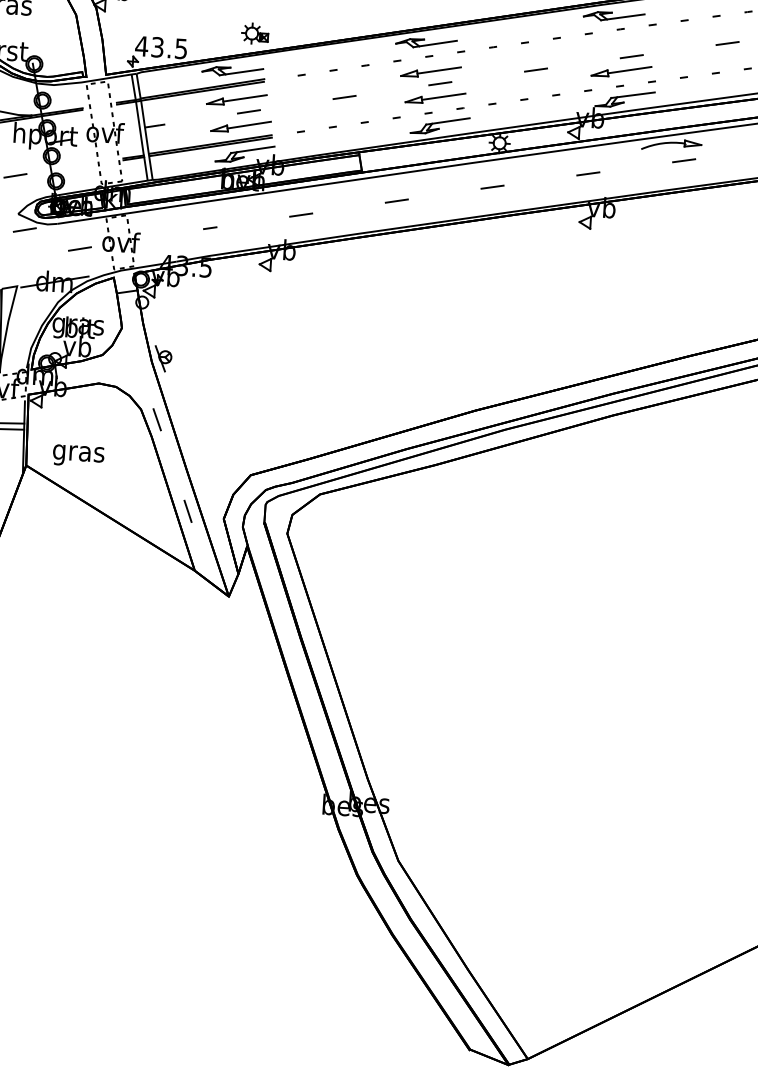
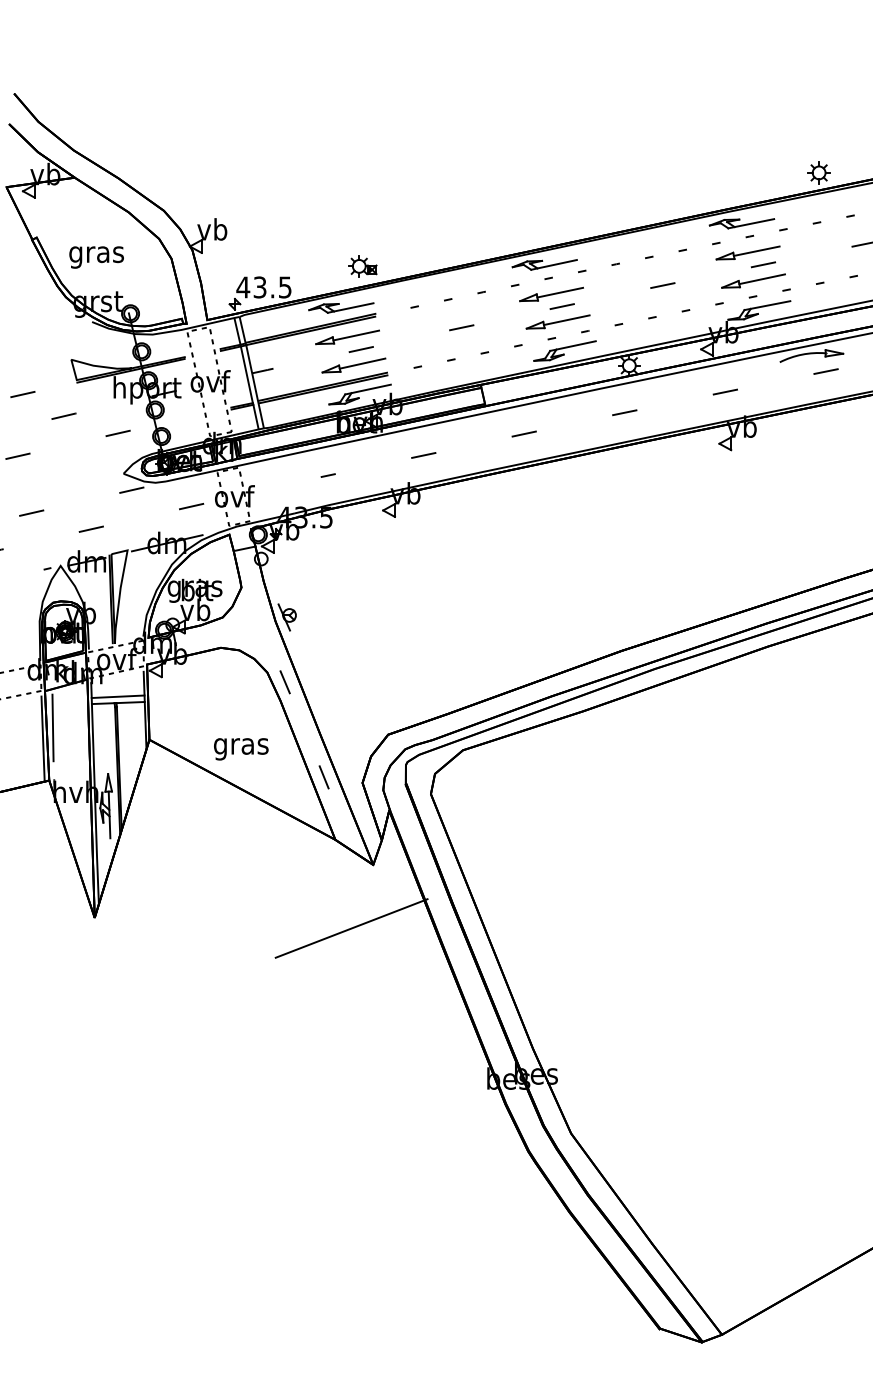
part: (617, 44) -> (747, 252), added
text: (78, 456) -> (241, 749), moved
line: (204, 655) -> (351, 928), added

